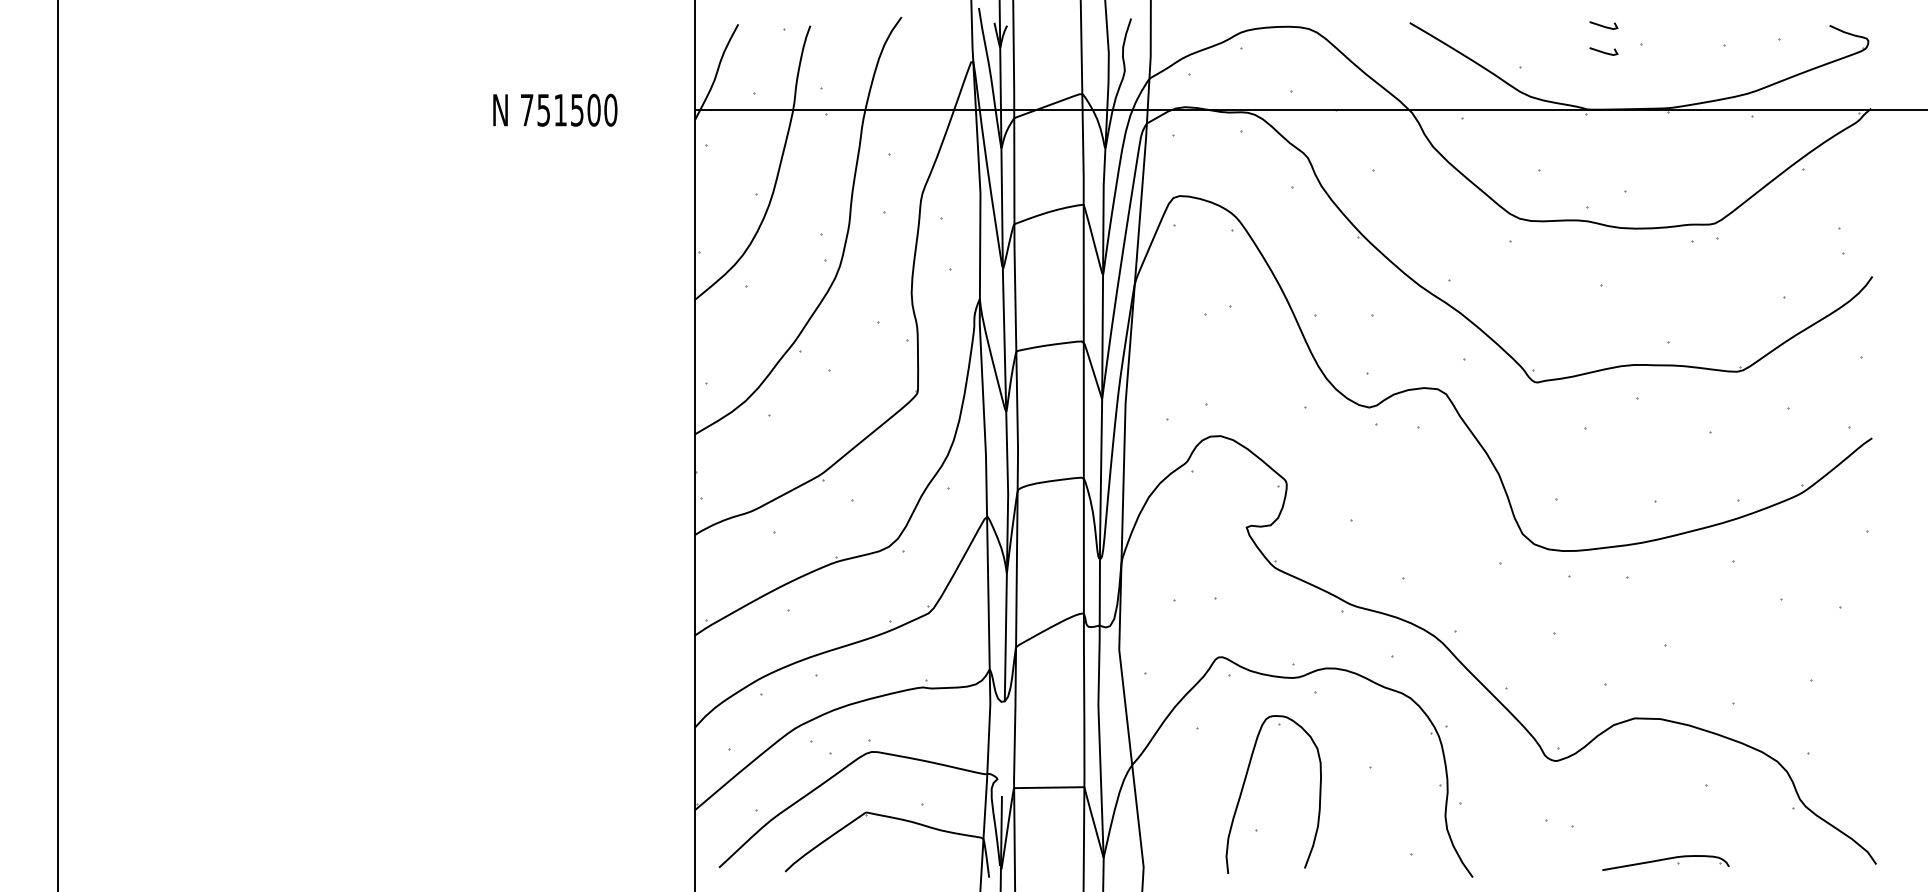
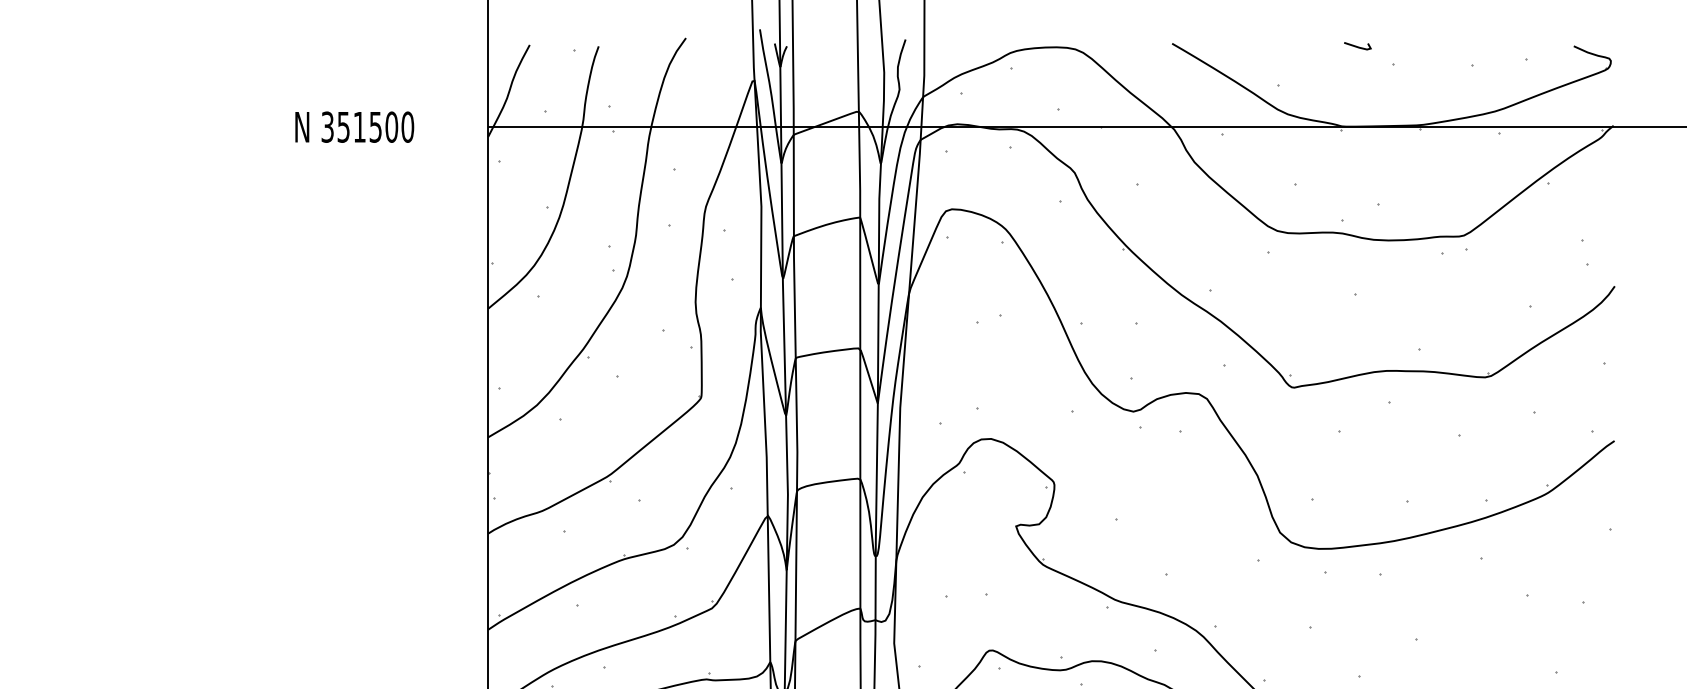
line: (1603, 51) -> (1357, 70), removed
text: (526, 109) -> (327, 126), 751500 -> 351500

